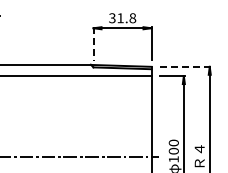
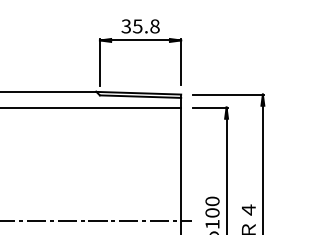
text: (120, 18) -> (137, 26), 31.8 -> 35.8
line: (93, 44) -> (99, 63), dashed -> solid
line: (185, 66) -> (228, 94), dashed -> solid

